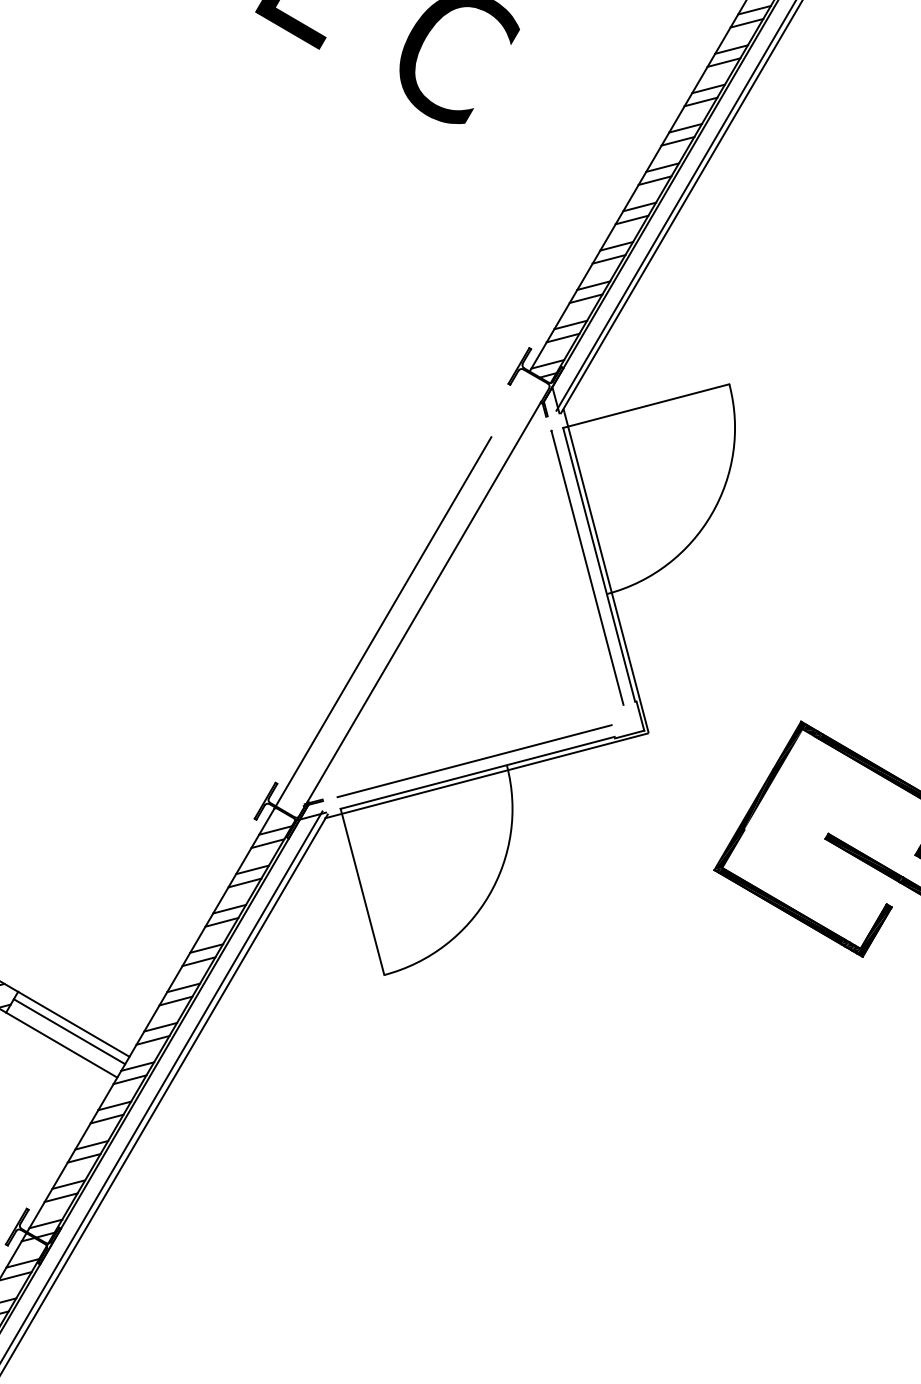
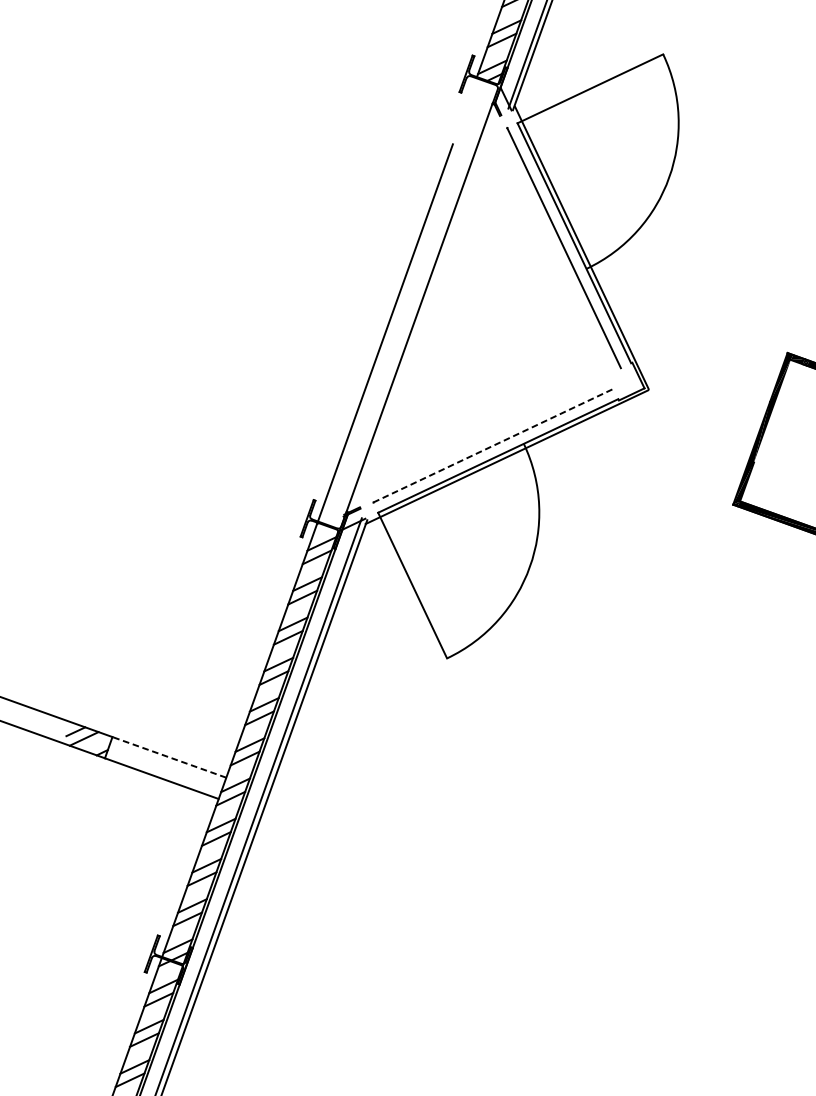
line: (474, 761) -> (493, 446), solid -> dashed
line: (73, 1024) -> (169, 757), solid -> dashed
line: (69, 1031) -> (166, 764), removed

